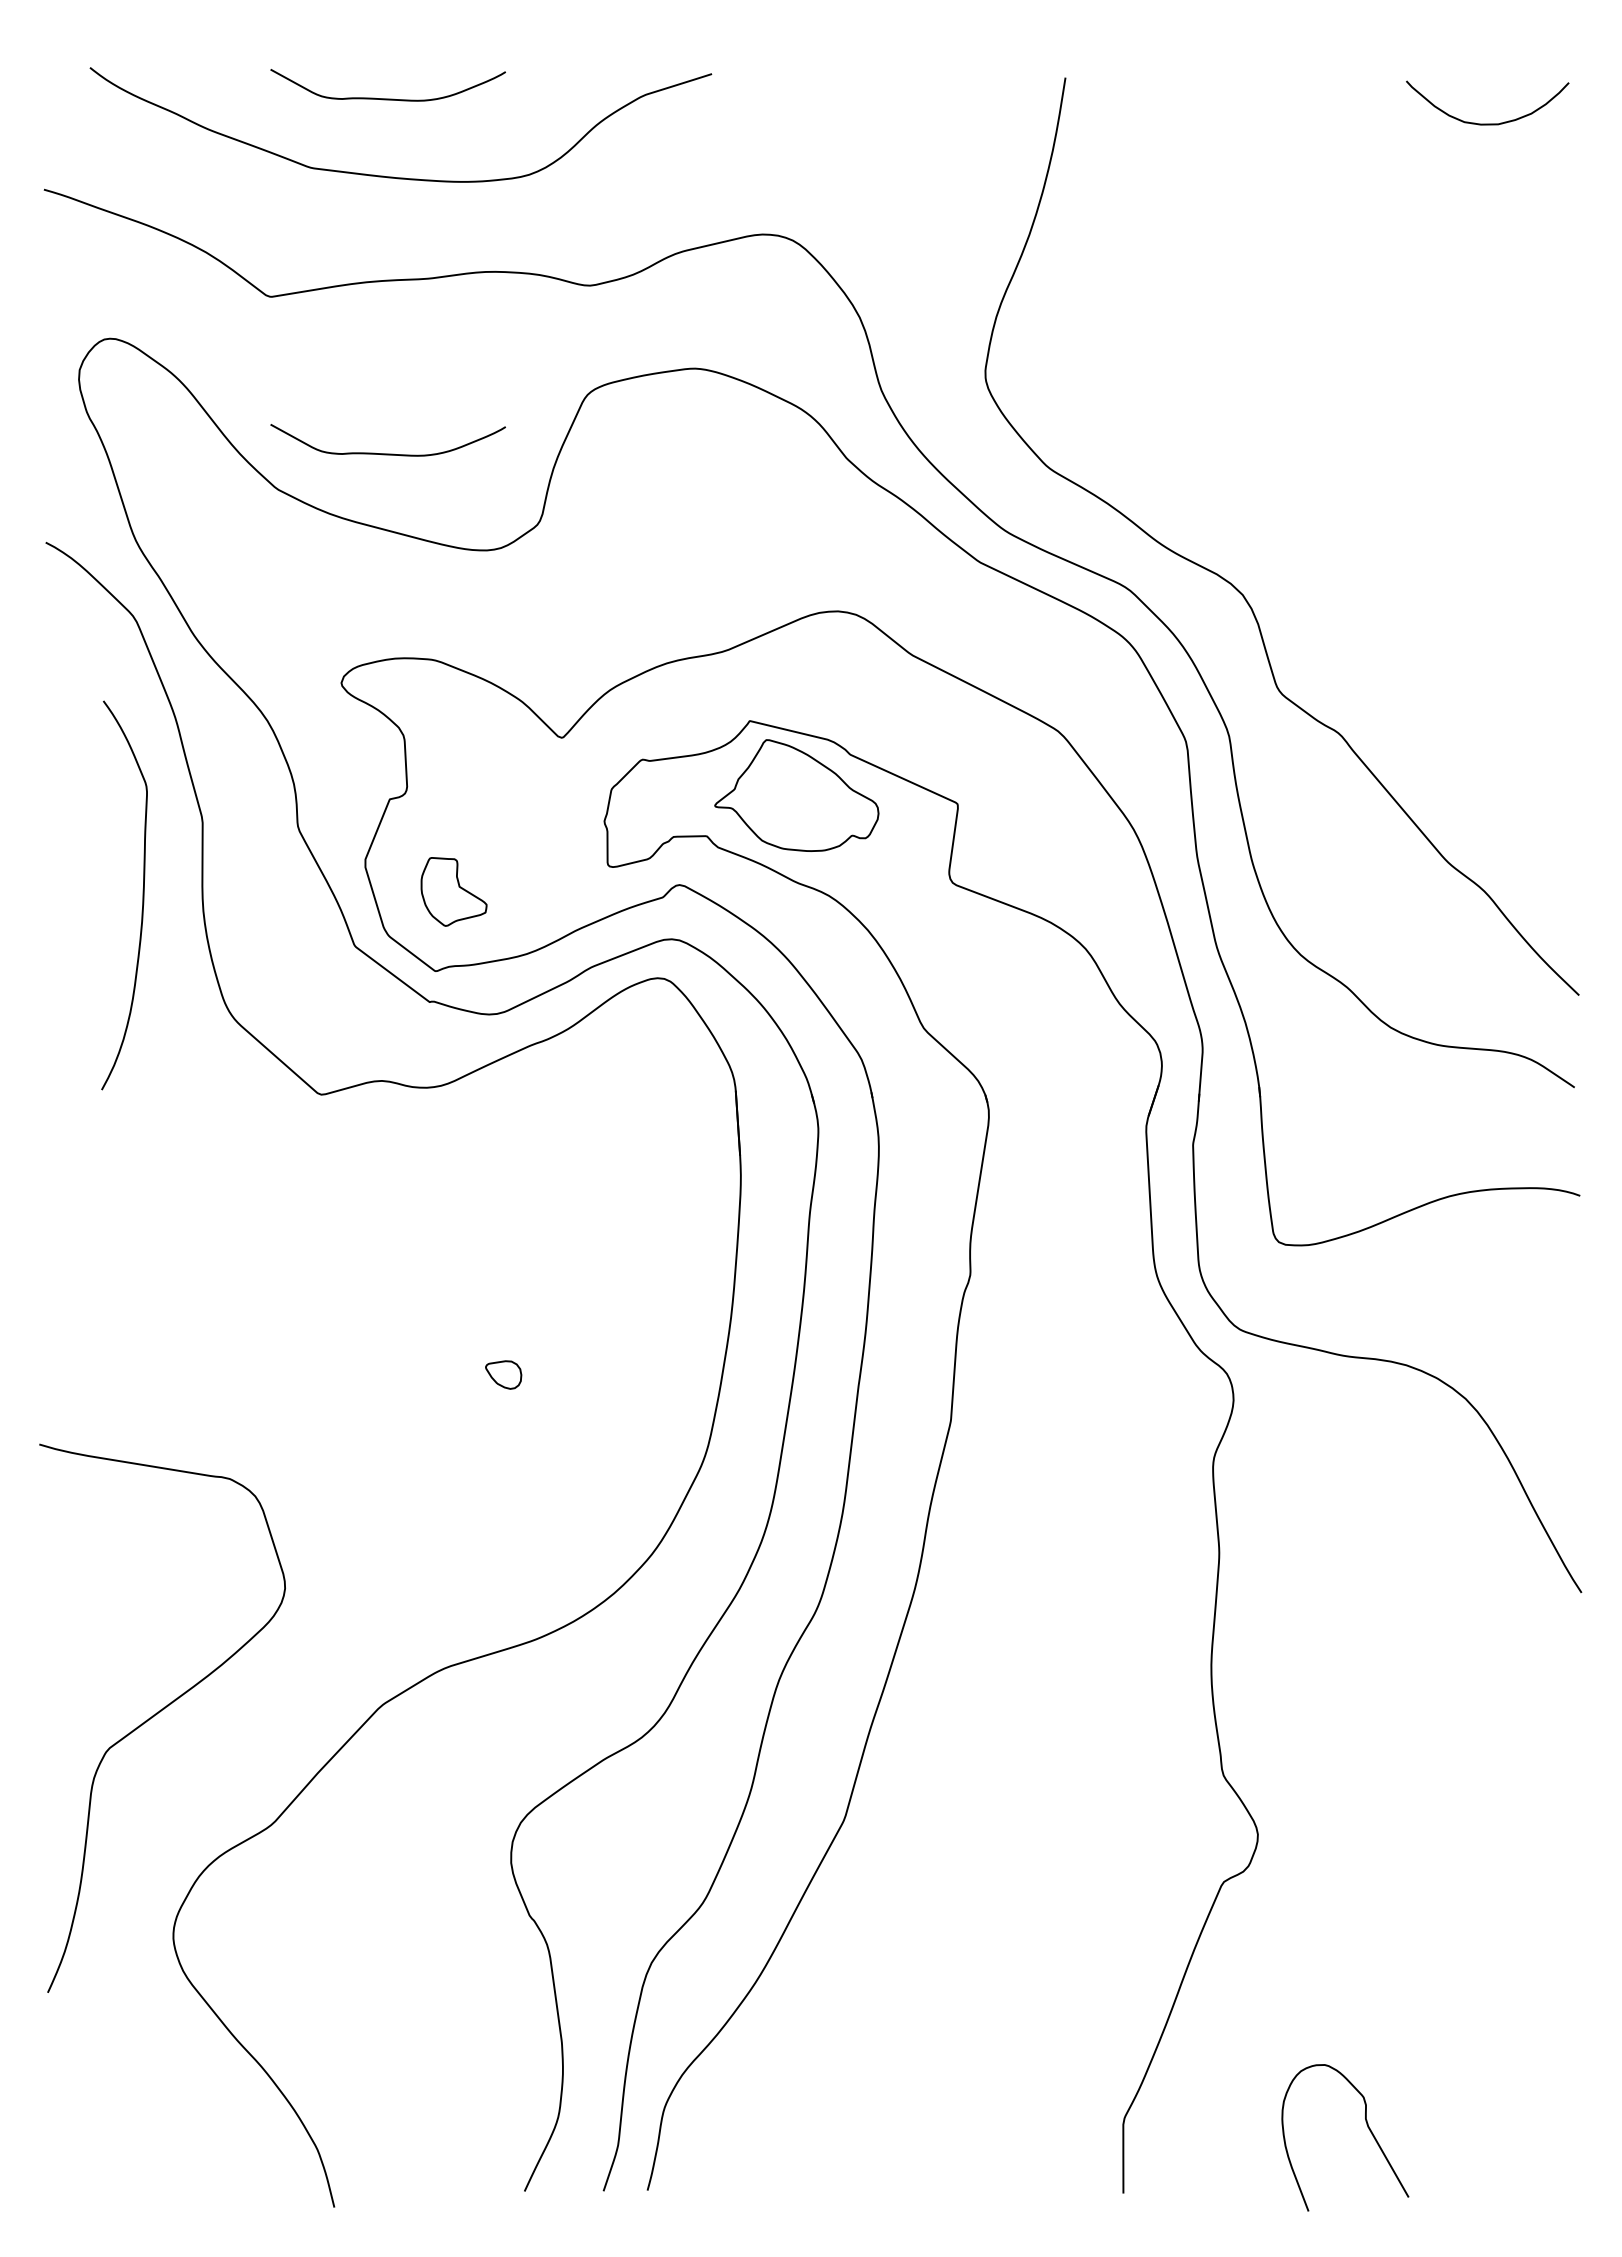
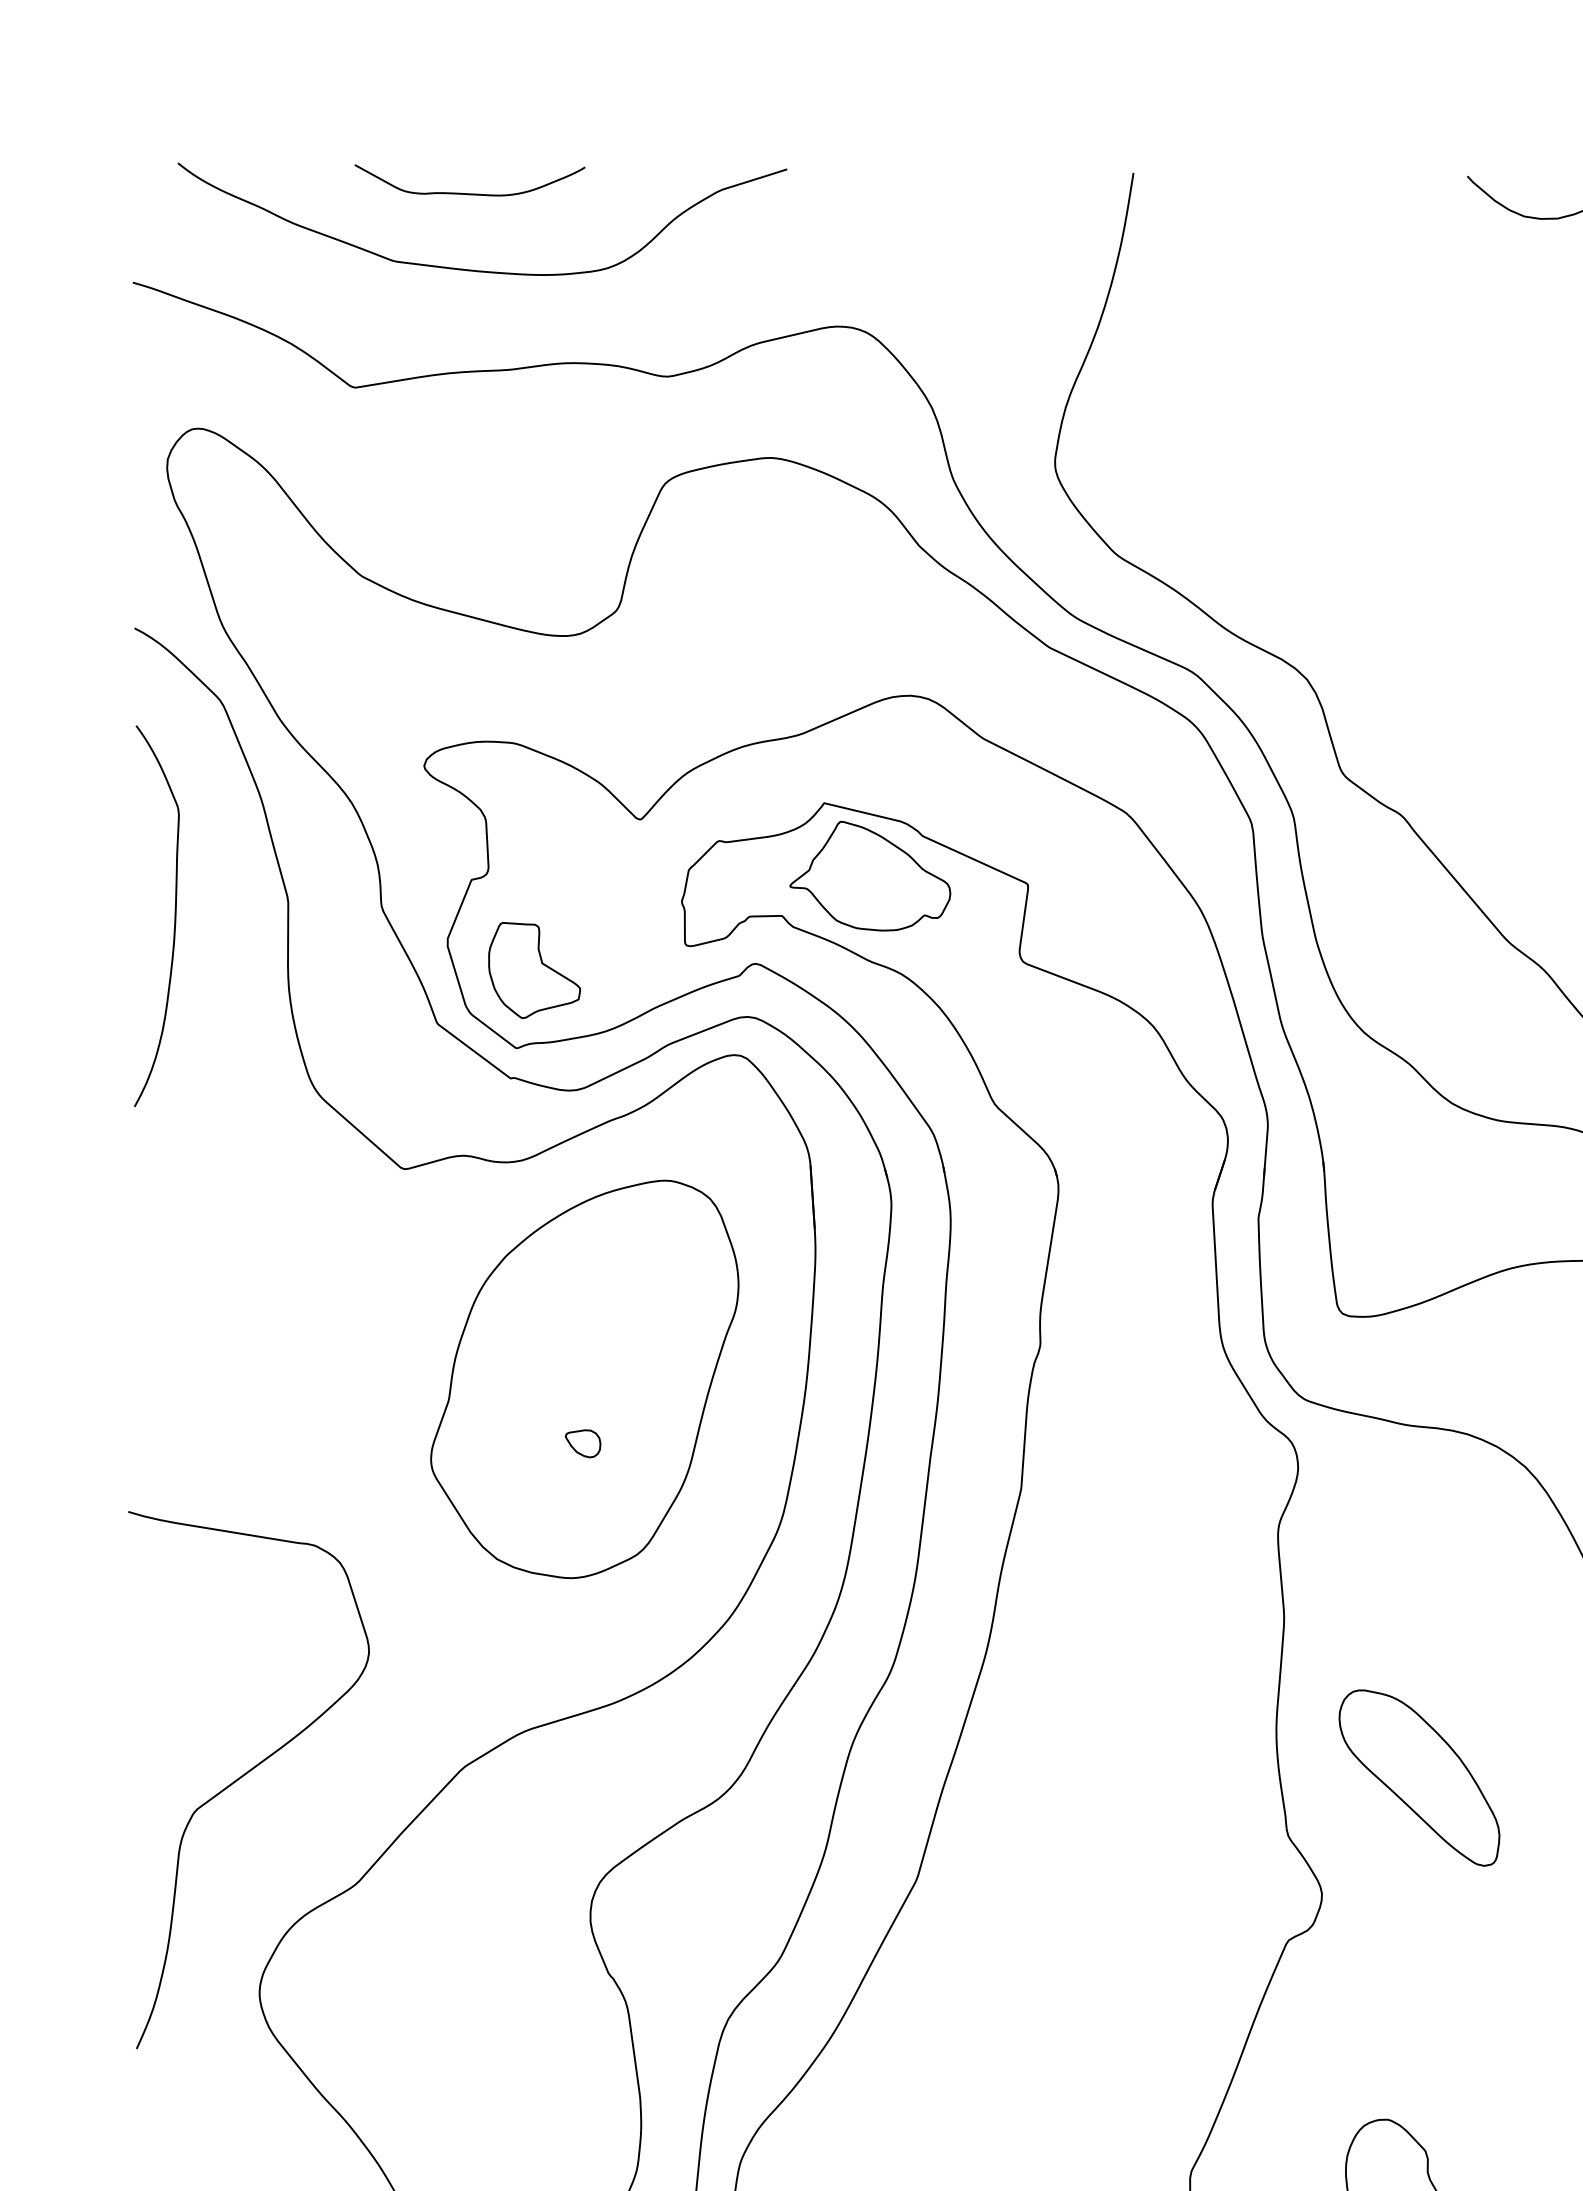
curve: (387, 453) -> (469, 541), removed
part: (453, 891) -> (533, 970), size x1.43
curve: (142, 895) -> (174, 916), moved
part: (505, 1309) -> (584, 1379), added
part: (1357, 1715) -> (1419, 1777), added

